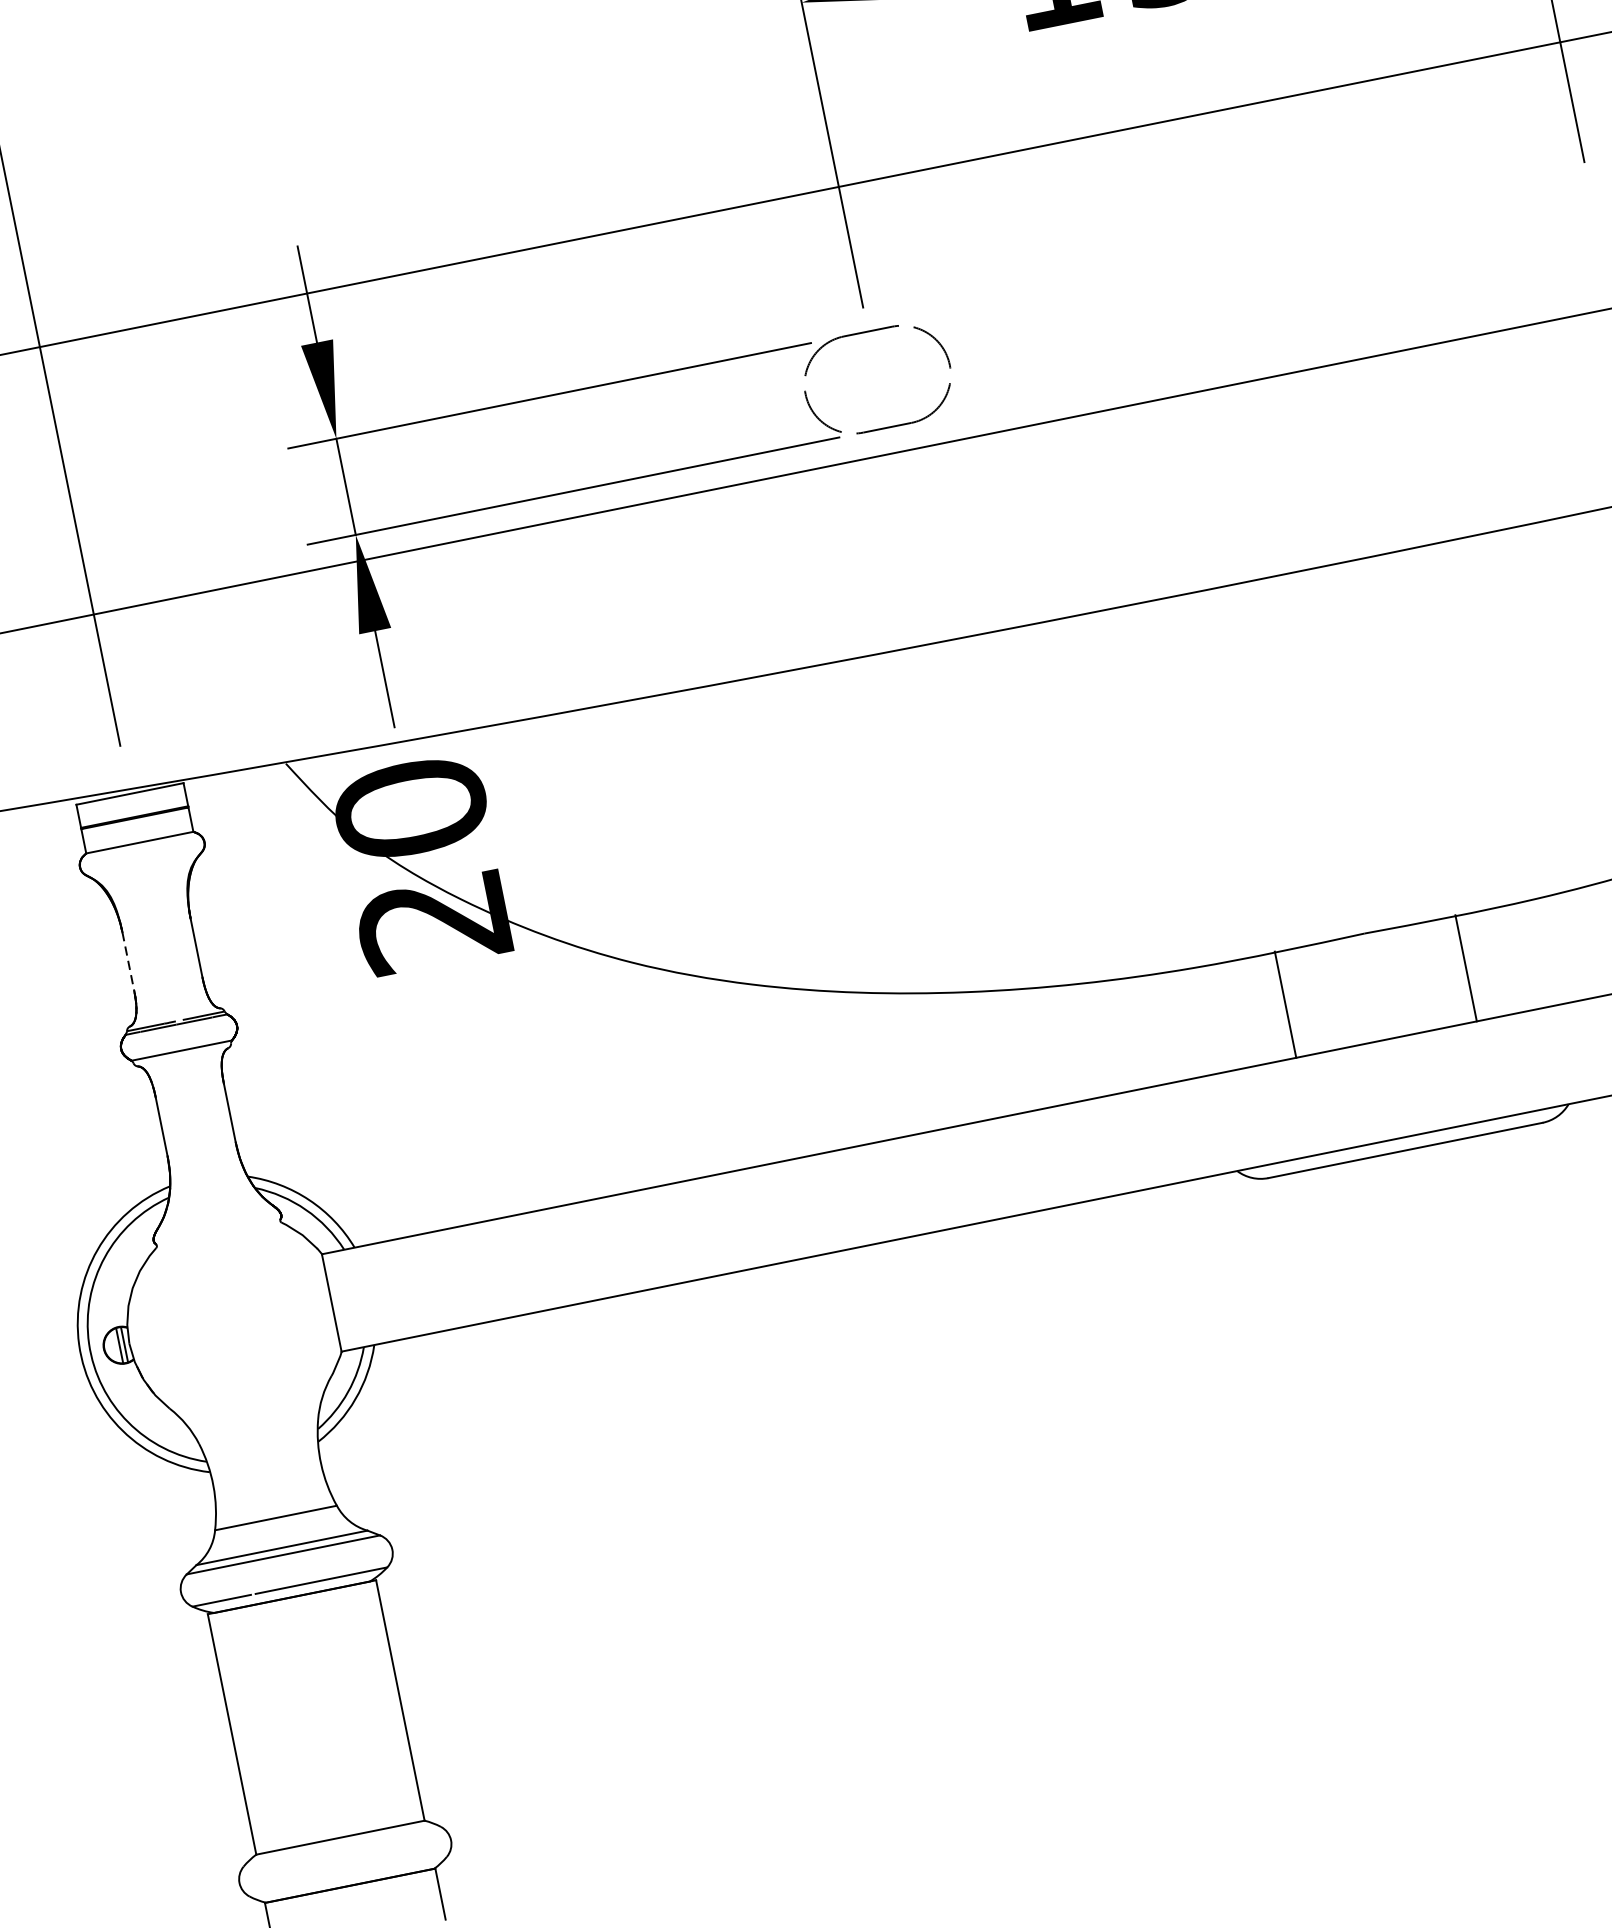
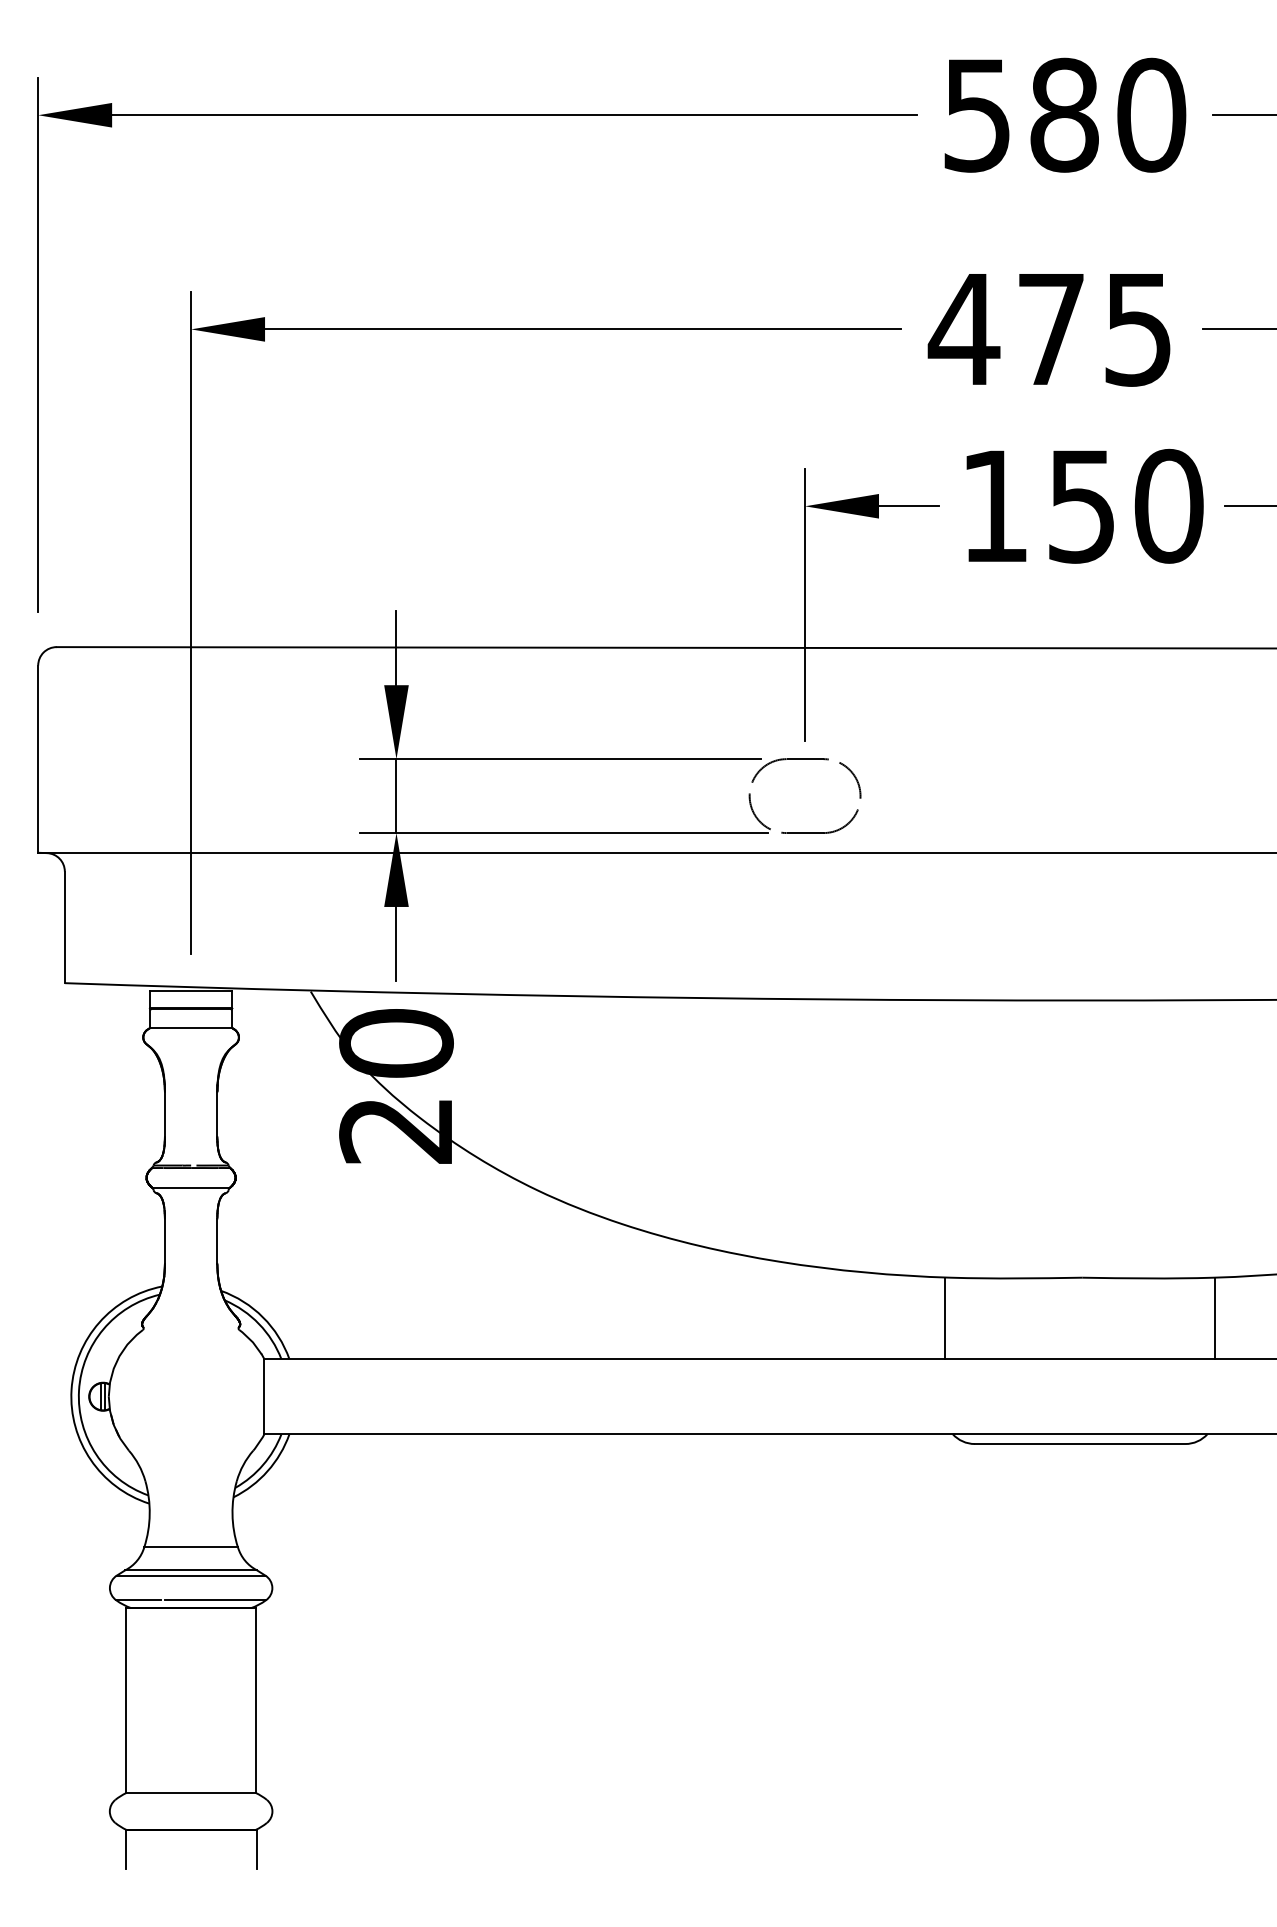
line: (127, 961) -> (164, 1114), dashed -> solid
line: (1466, 968) -> (1215, 1318), moved
line: (1285, 1004) -> (945, 1318), moved

